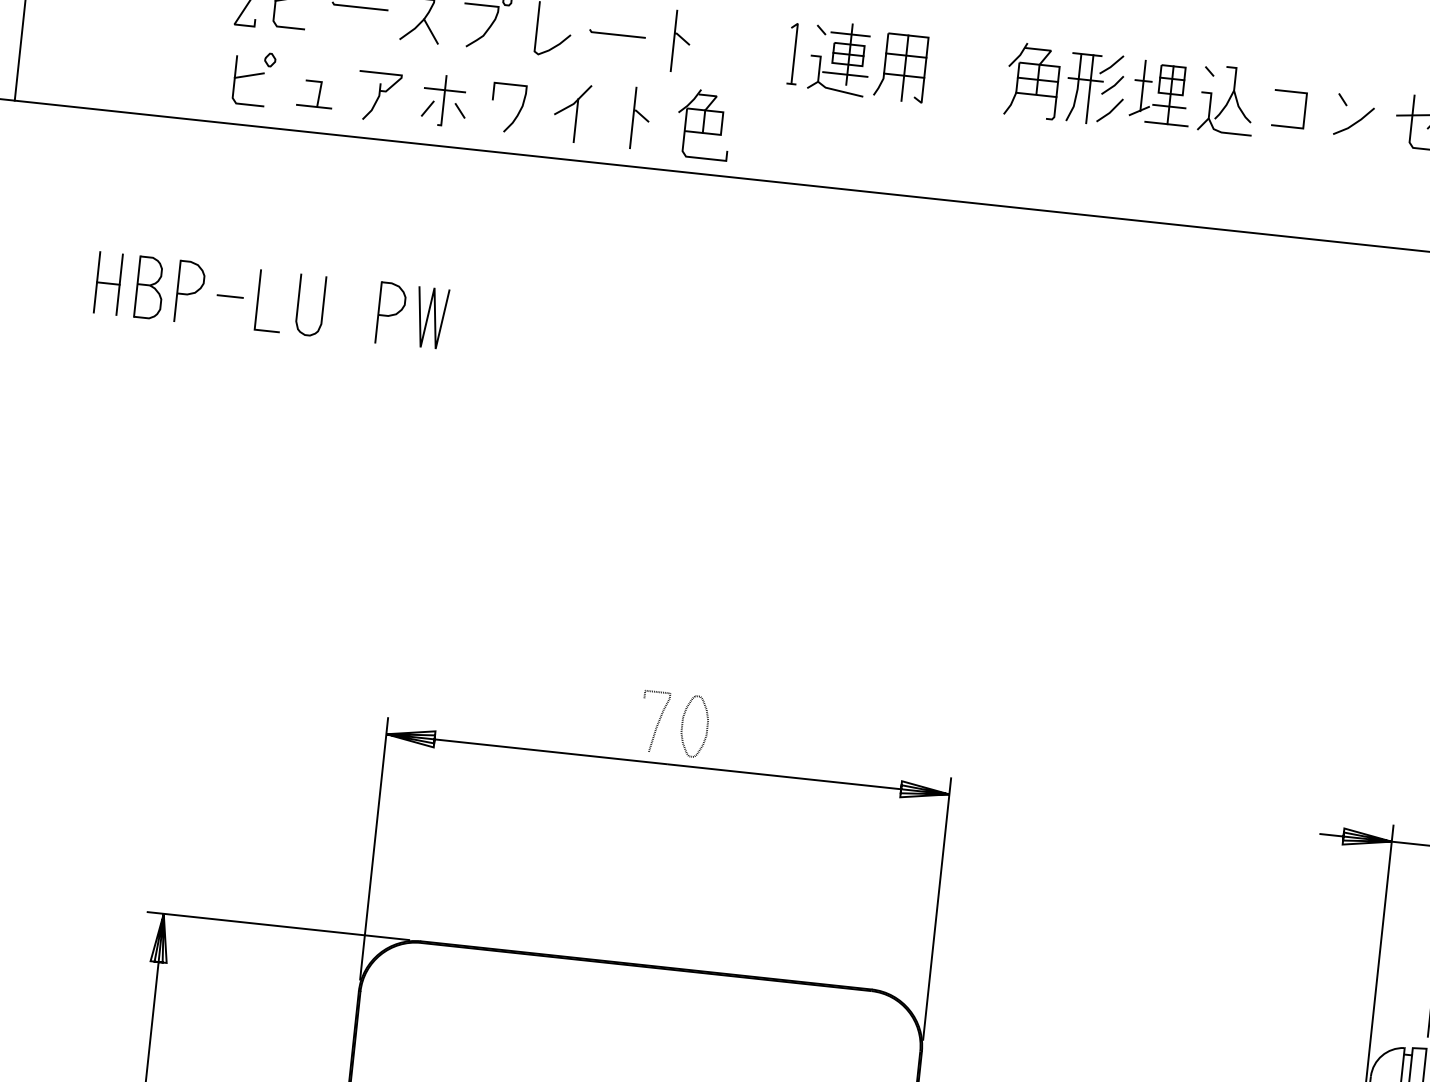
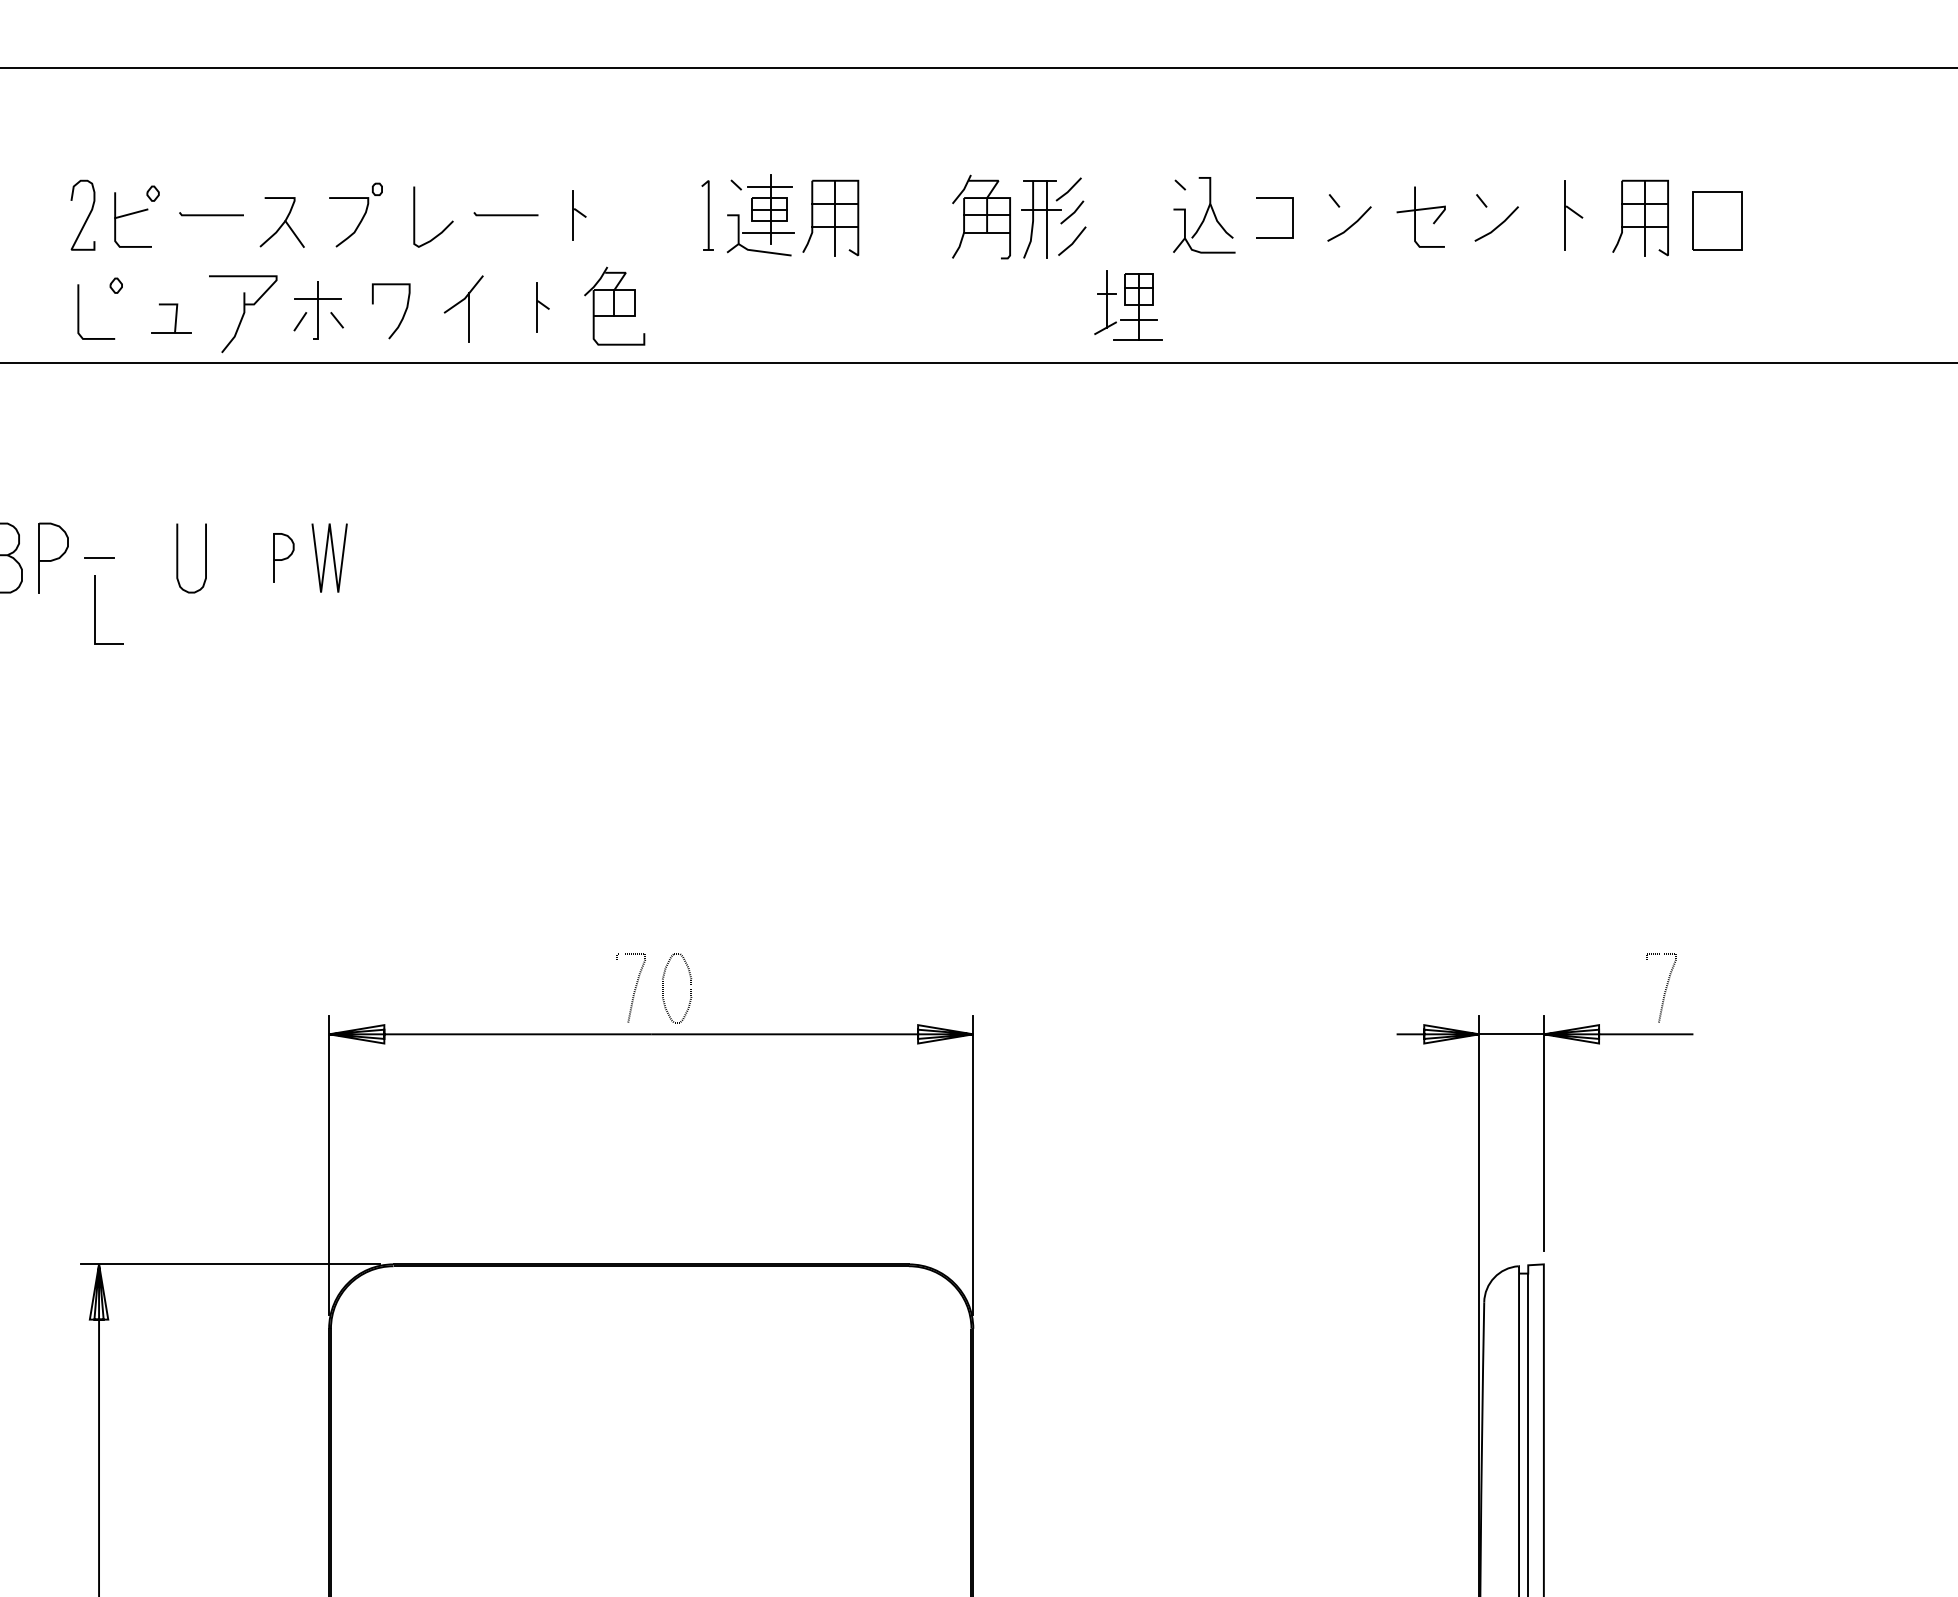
part: (681, 41) -> (579, 215), size x0.7
line: (249, 75) -> (94, 305), removed
part: (1161, 93) -> (1128, 305), moved
part: (377, 97) -> (242, 314), size x1.4
part: (640, 118) -> (542, 307), size x0.7
line: (258, 299) -> (95, 609), moved
part: (391, 313) -> (283, 557), size x0.7

